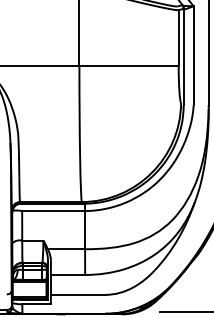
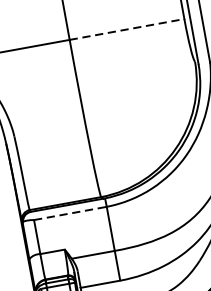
line: (129, 65) -> (127, 29), solid -> dashed
line: (52, 211) -> (69, 214), solid -> dashed

